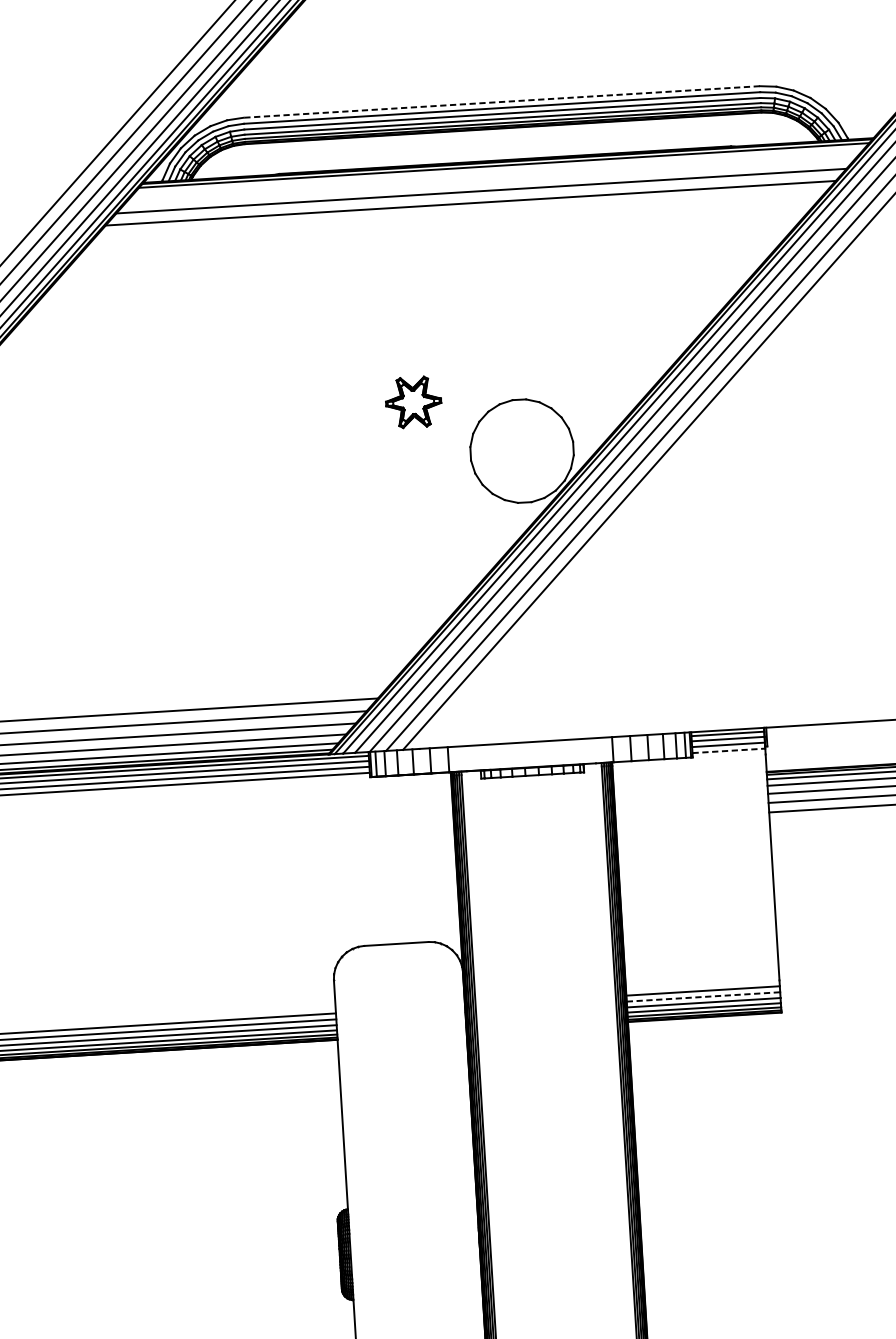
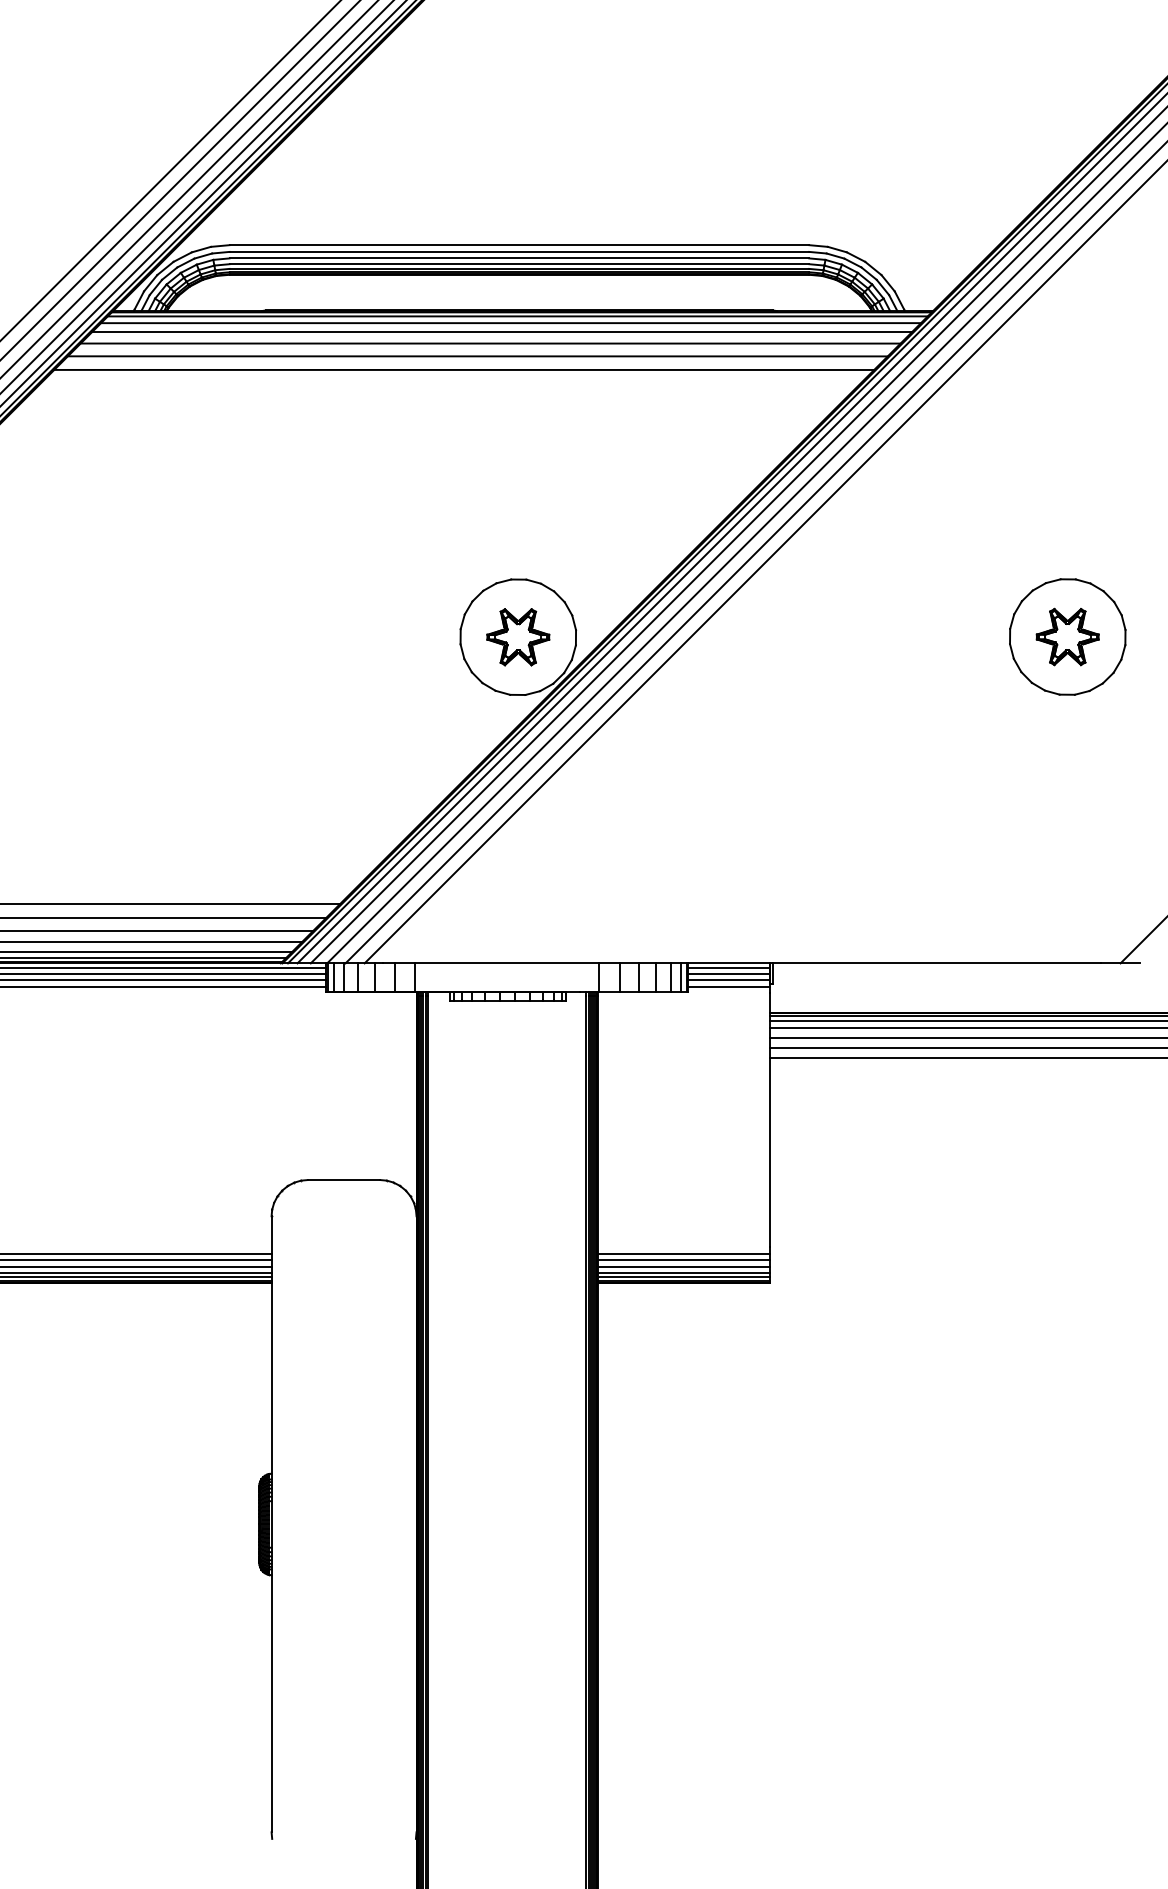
line: (501, 102) -> (519, 245), dashed -> solid
line: (498, 172) -> (511, 323), added
line: (490, 180) -> (501, 332), added
line: (459, 215) -> (464, 369), added
part: (413, 402) -> (518, 637), moved
line: (729, 750) -> (729, 986), dashed -> solid
line: (704, 997) -> (684, 1260), dashed -> solid

